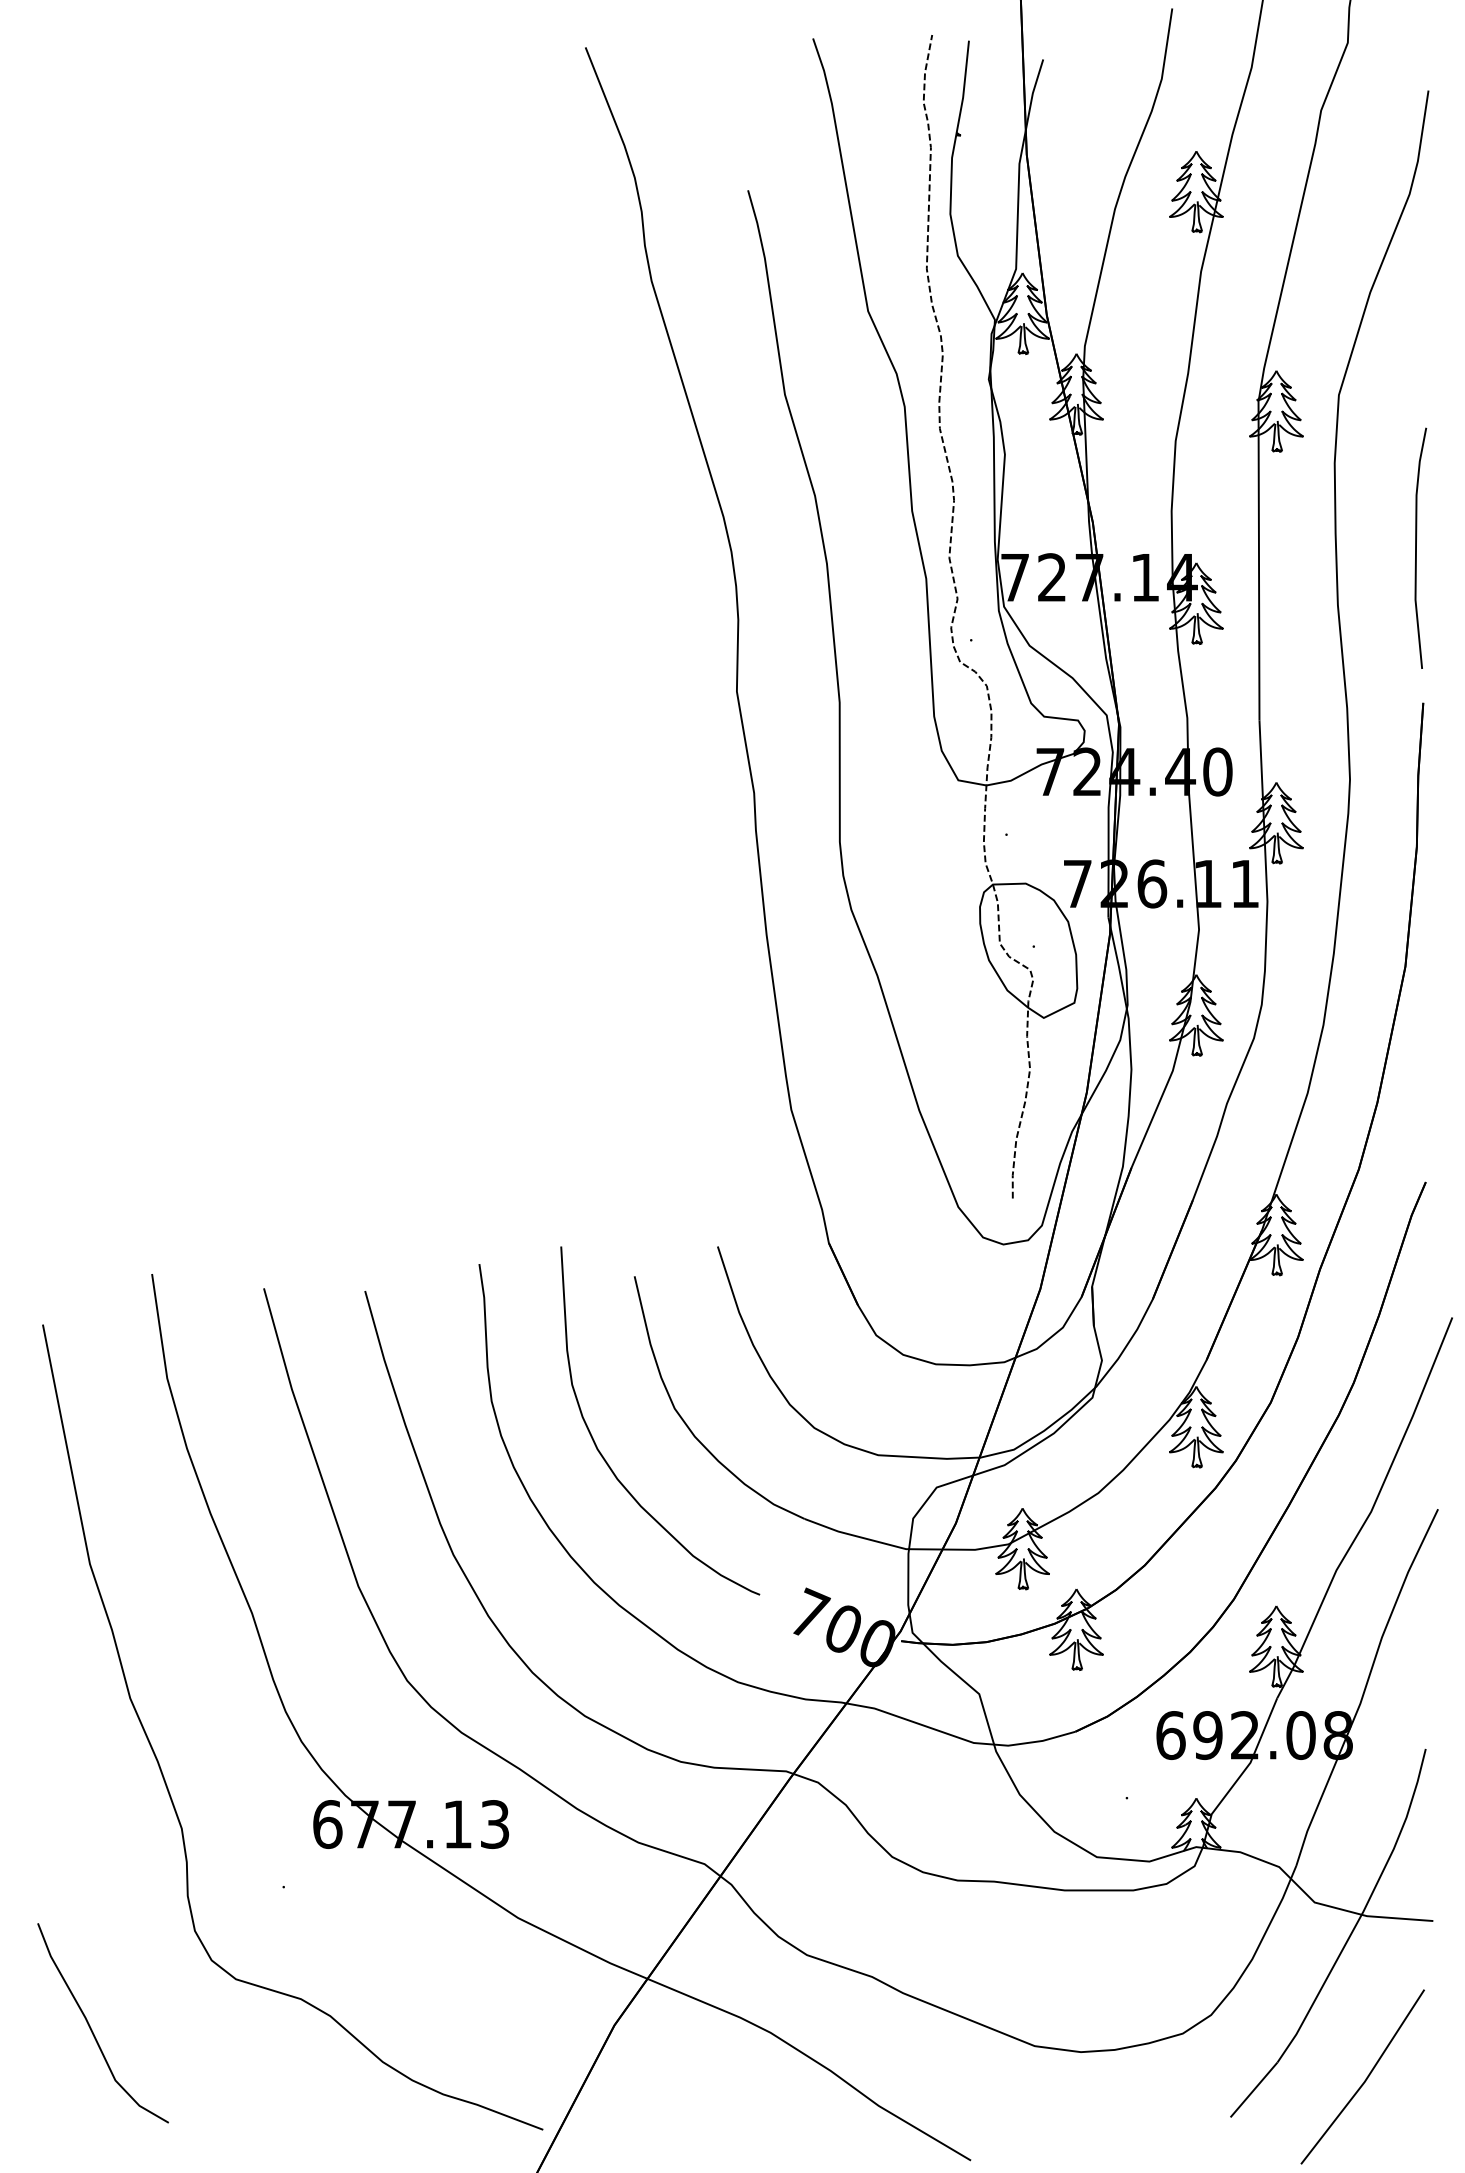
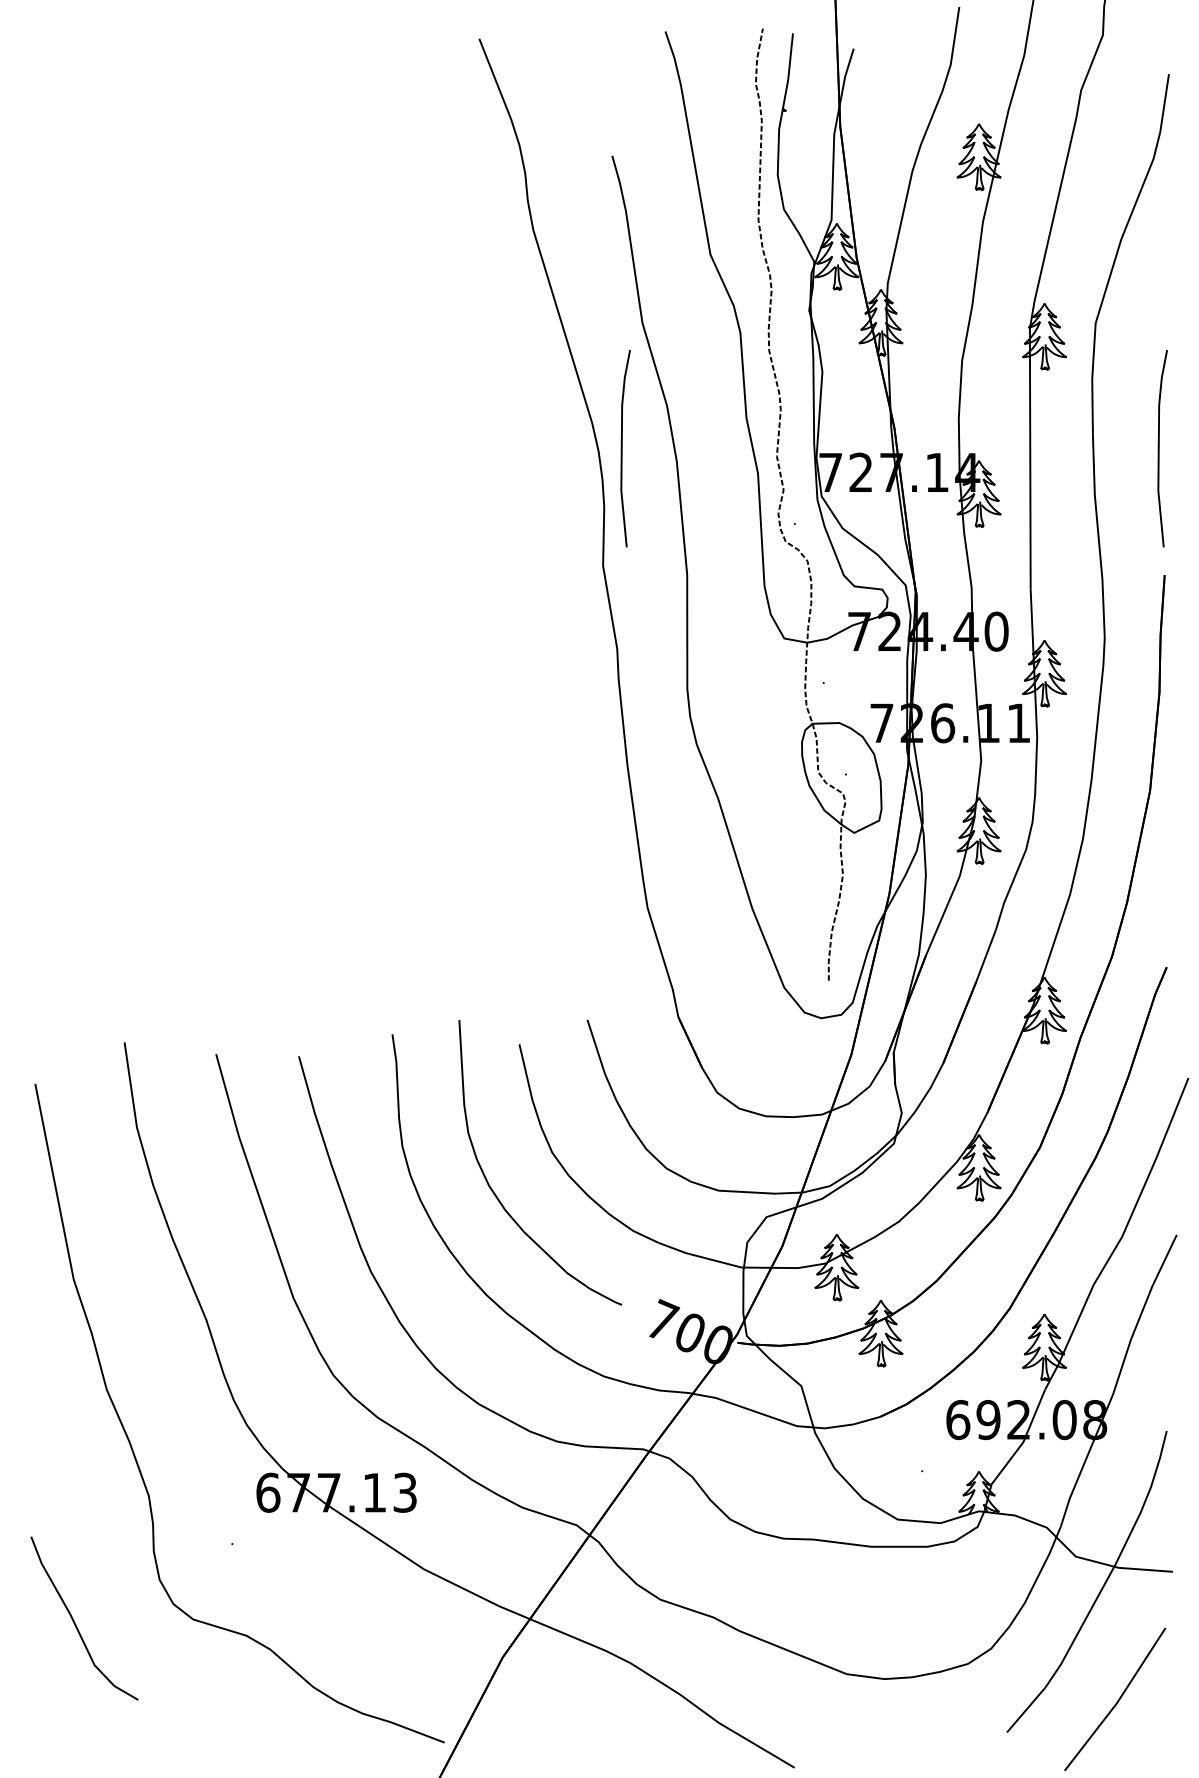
line: (760, 548) -> (622, 448), added
curve: (92, 2028) -> (75, 1622), moved

